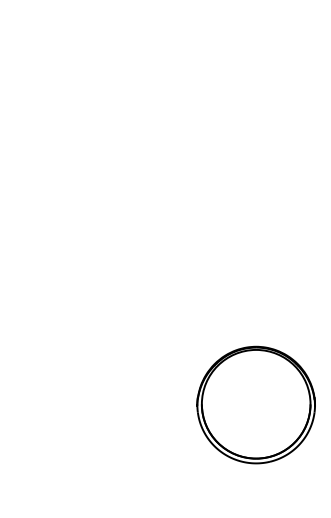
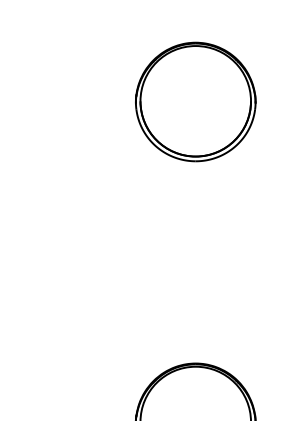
part: (255, 89) -> (195, 101), added

